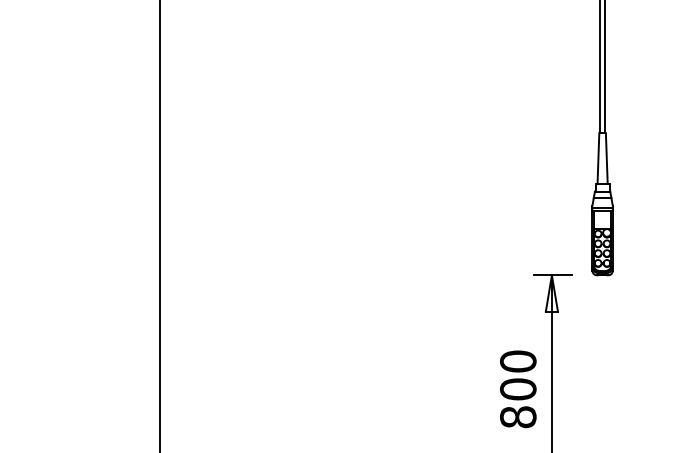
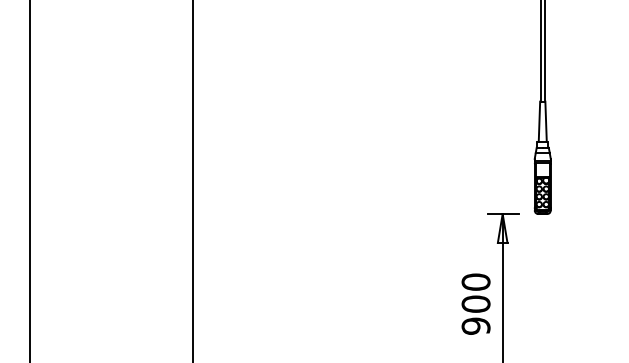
text: (517, 416) -> (475, 325), 800 -> 900

